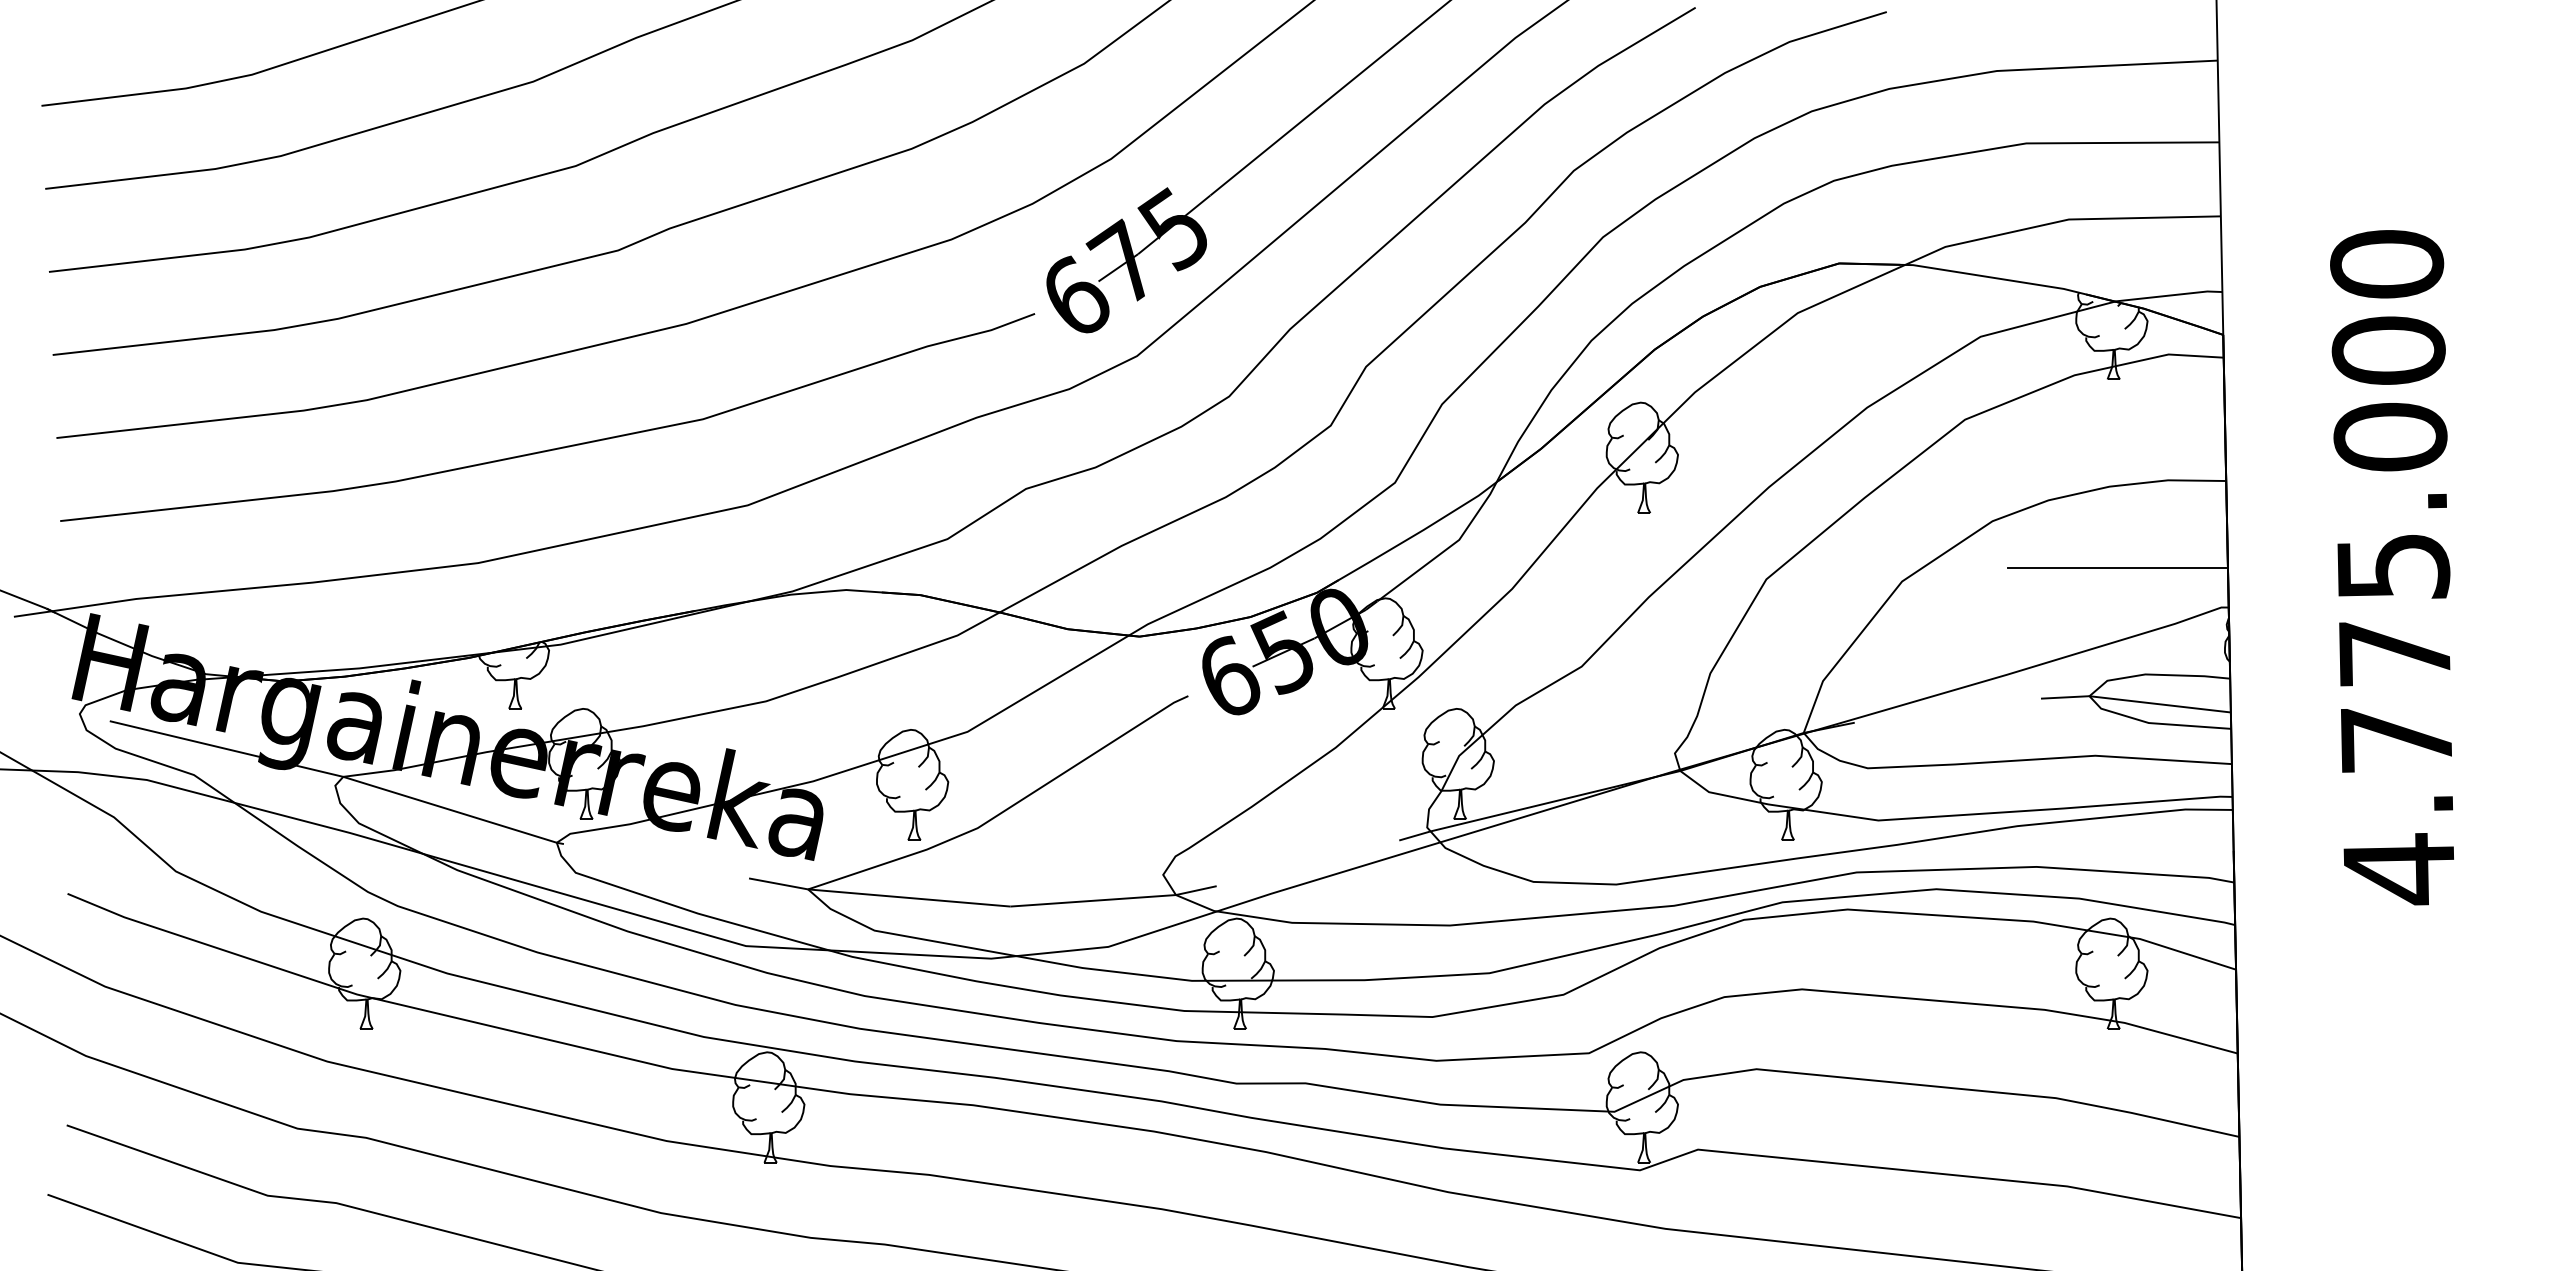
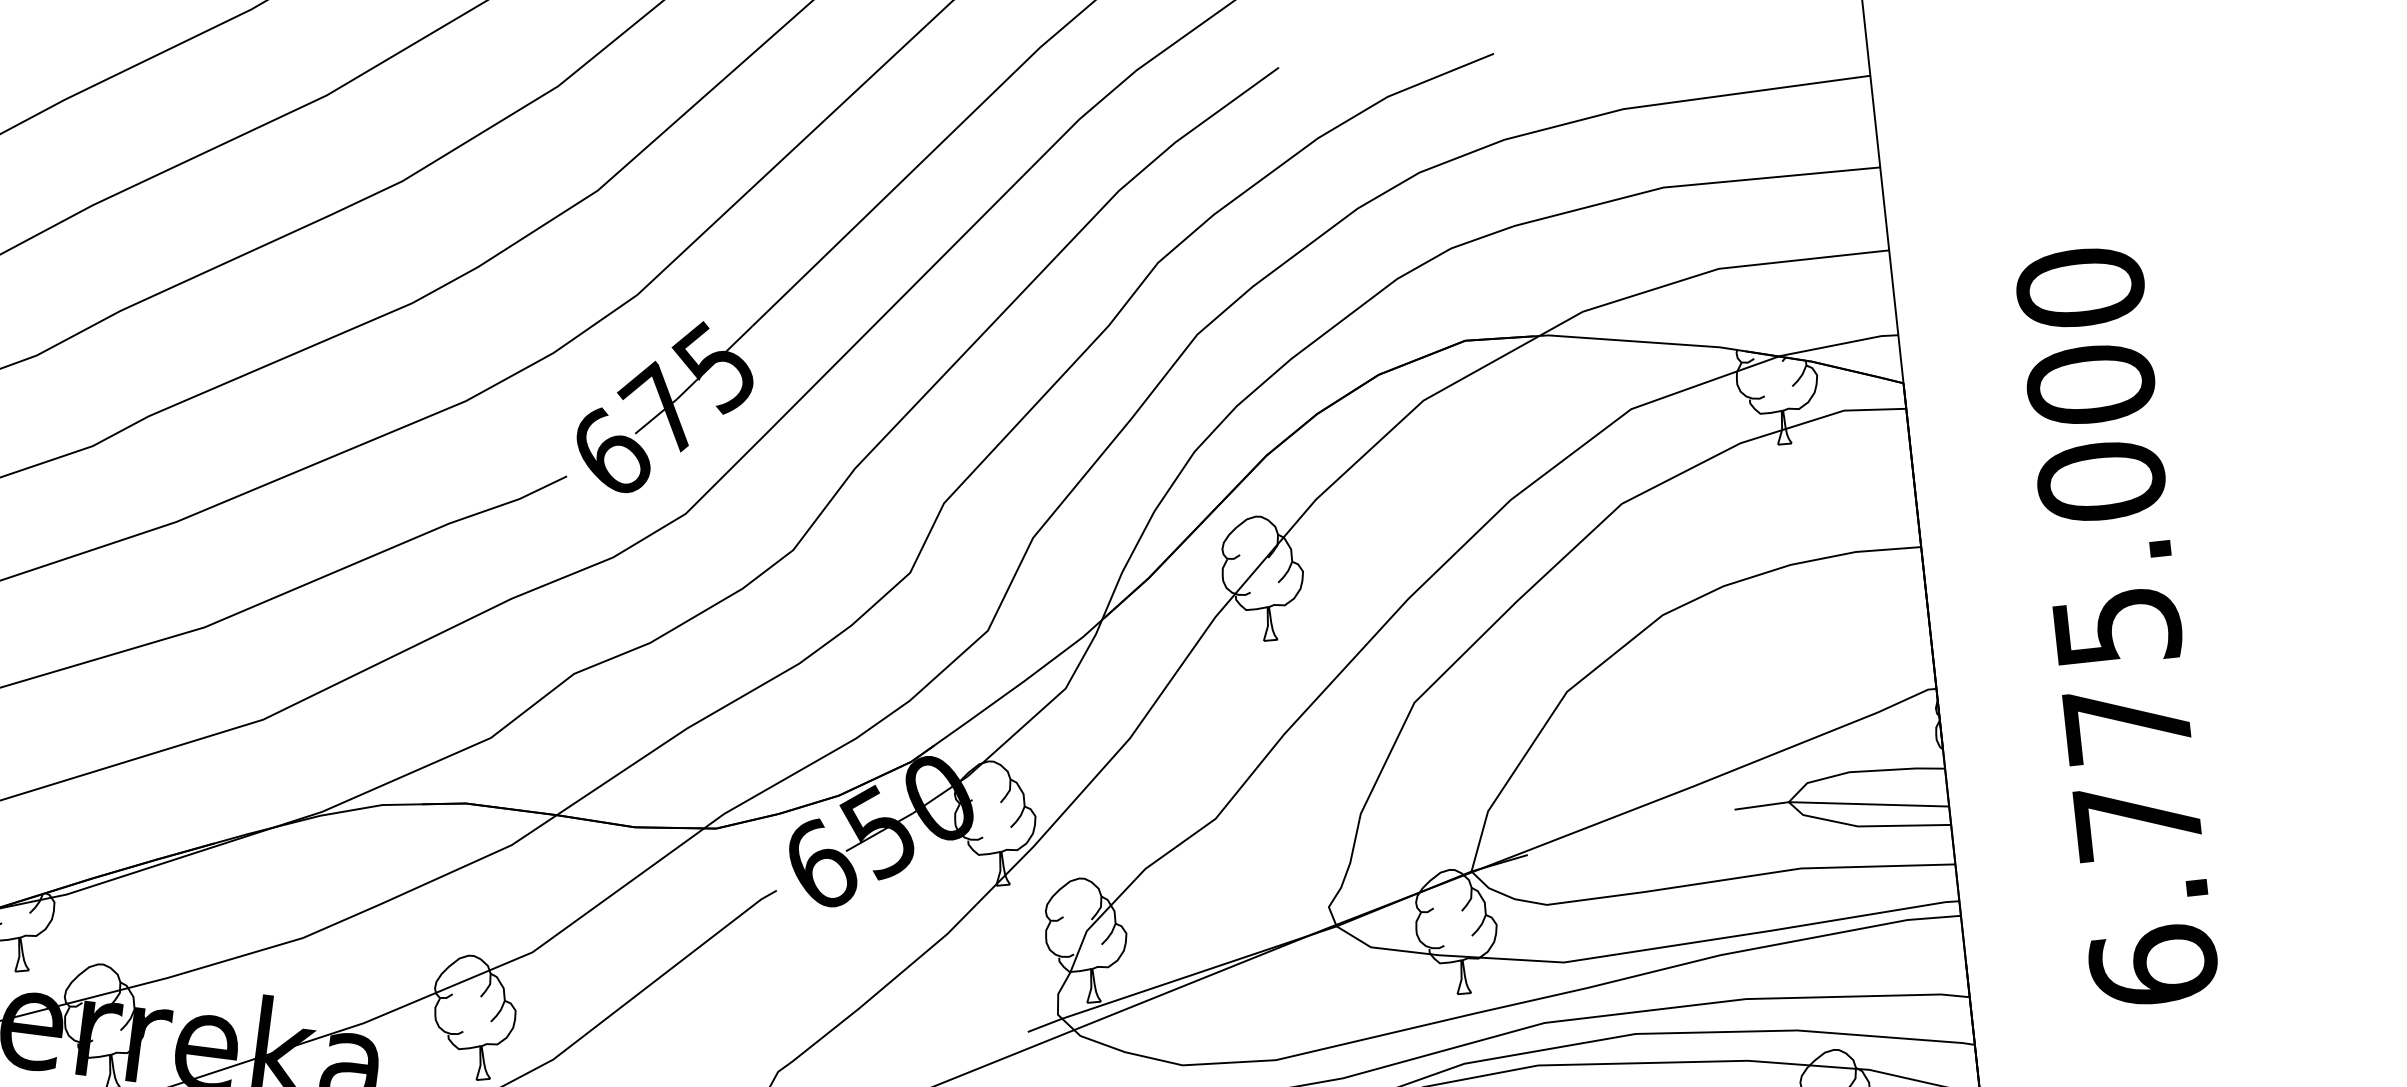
line: (2117, 567) -> (1807, 654), removed
text: (2399, 869) -> (2153, 966), 4.775.000 -> 6.775.000

